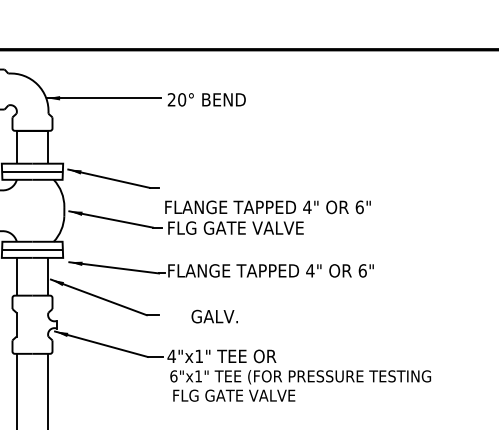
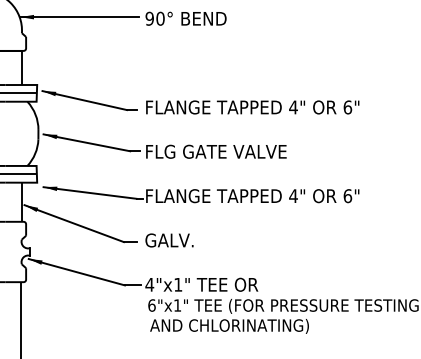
text: (171, 99) -> (149, 18), 20° -> 90°
text: (267, 207) -> (252, 107), moved
text: (214, 316) -> (169, 240), moved
text: (248, 396) -> (229, 326), FLG GATE VALVE -> AND CHLORINATING)

